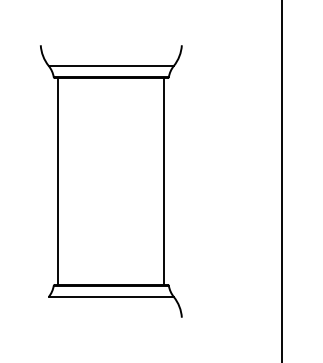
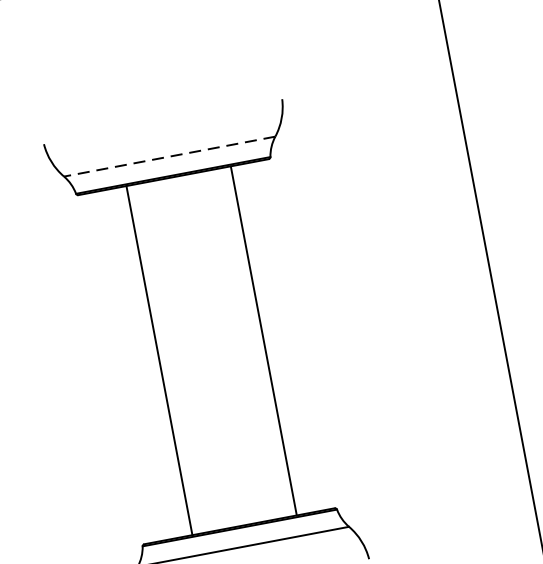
line: (111, 65) -> (169, 155), solid -> dashed
line: (58, 181) -> (159, 360), moved
line: (164, 181) -> (264, 340), moved

